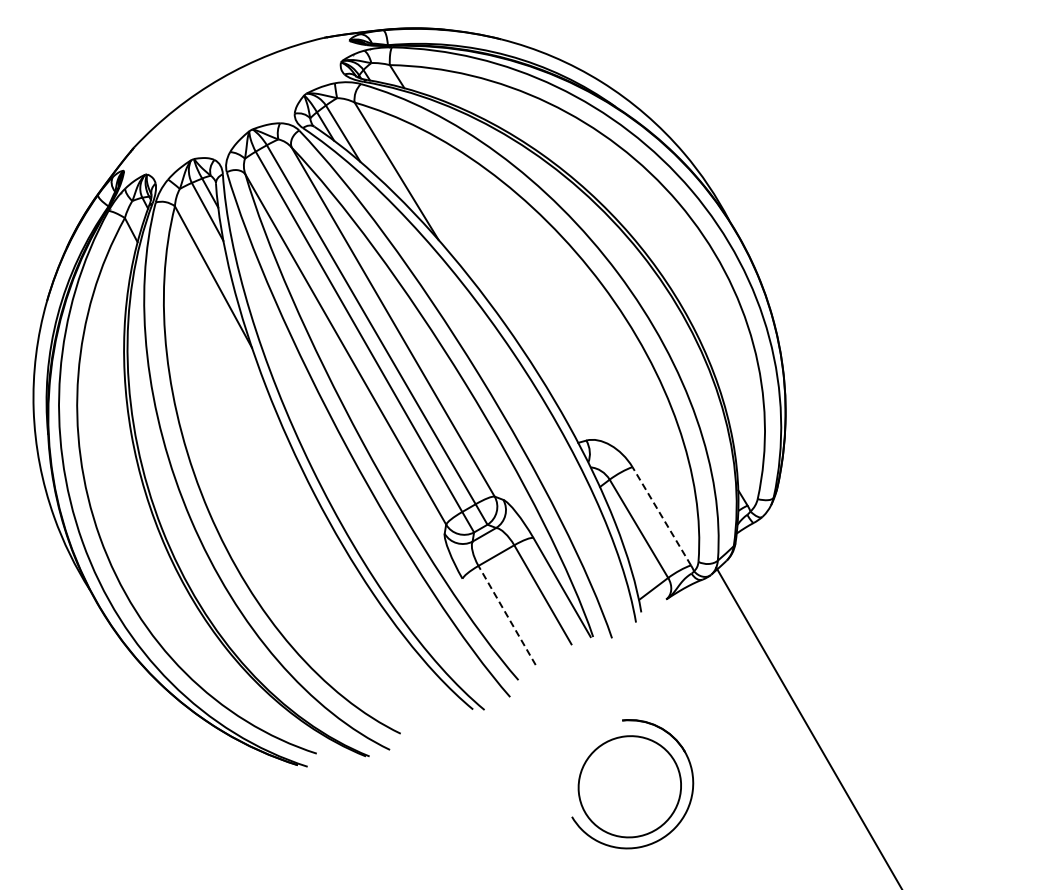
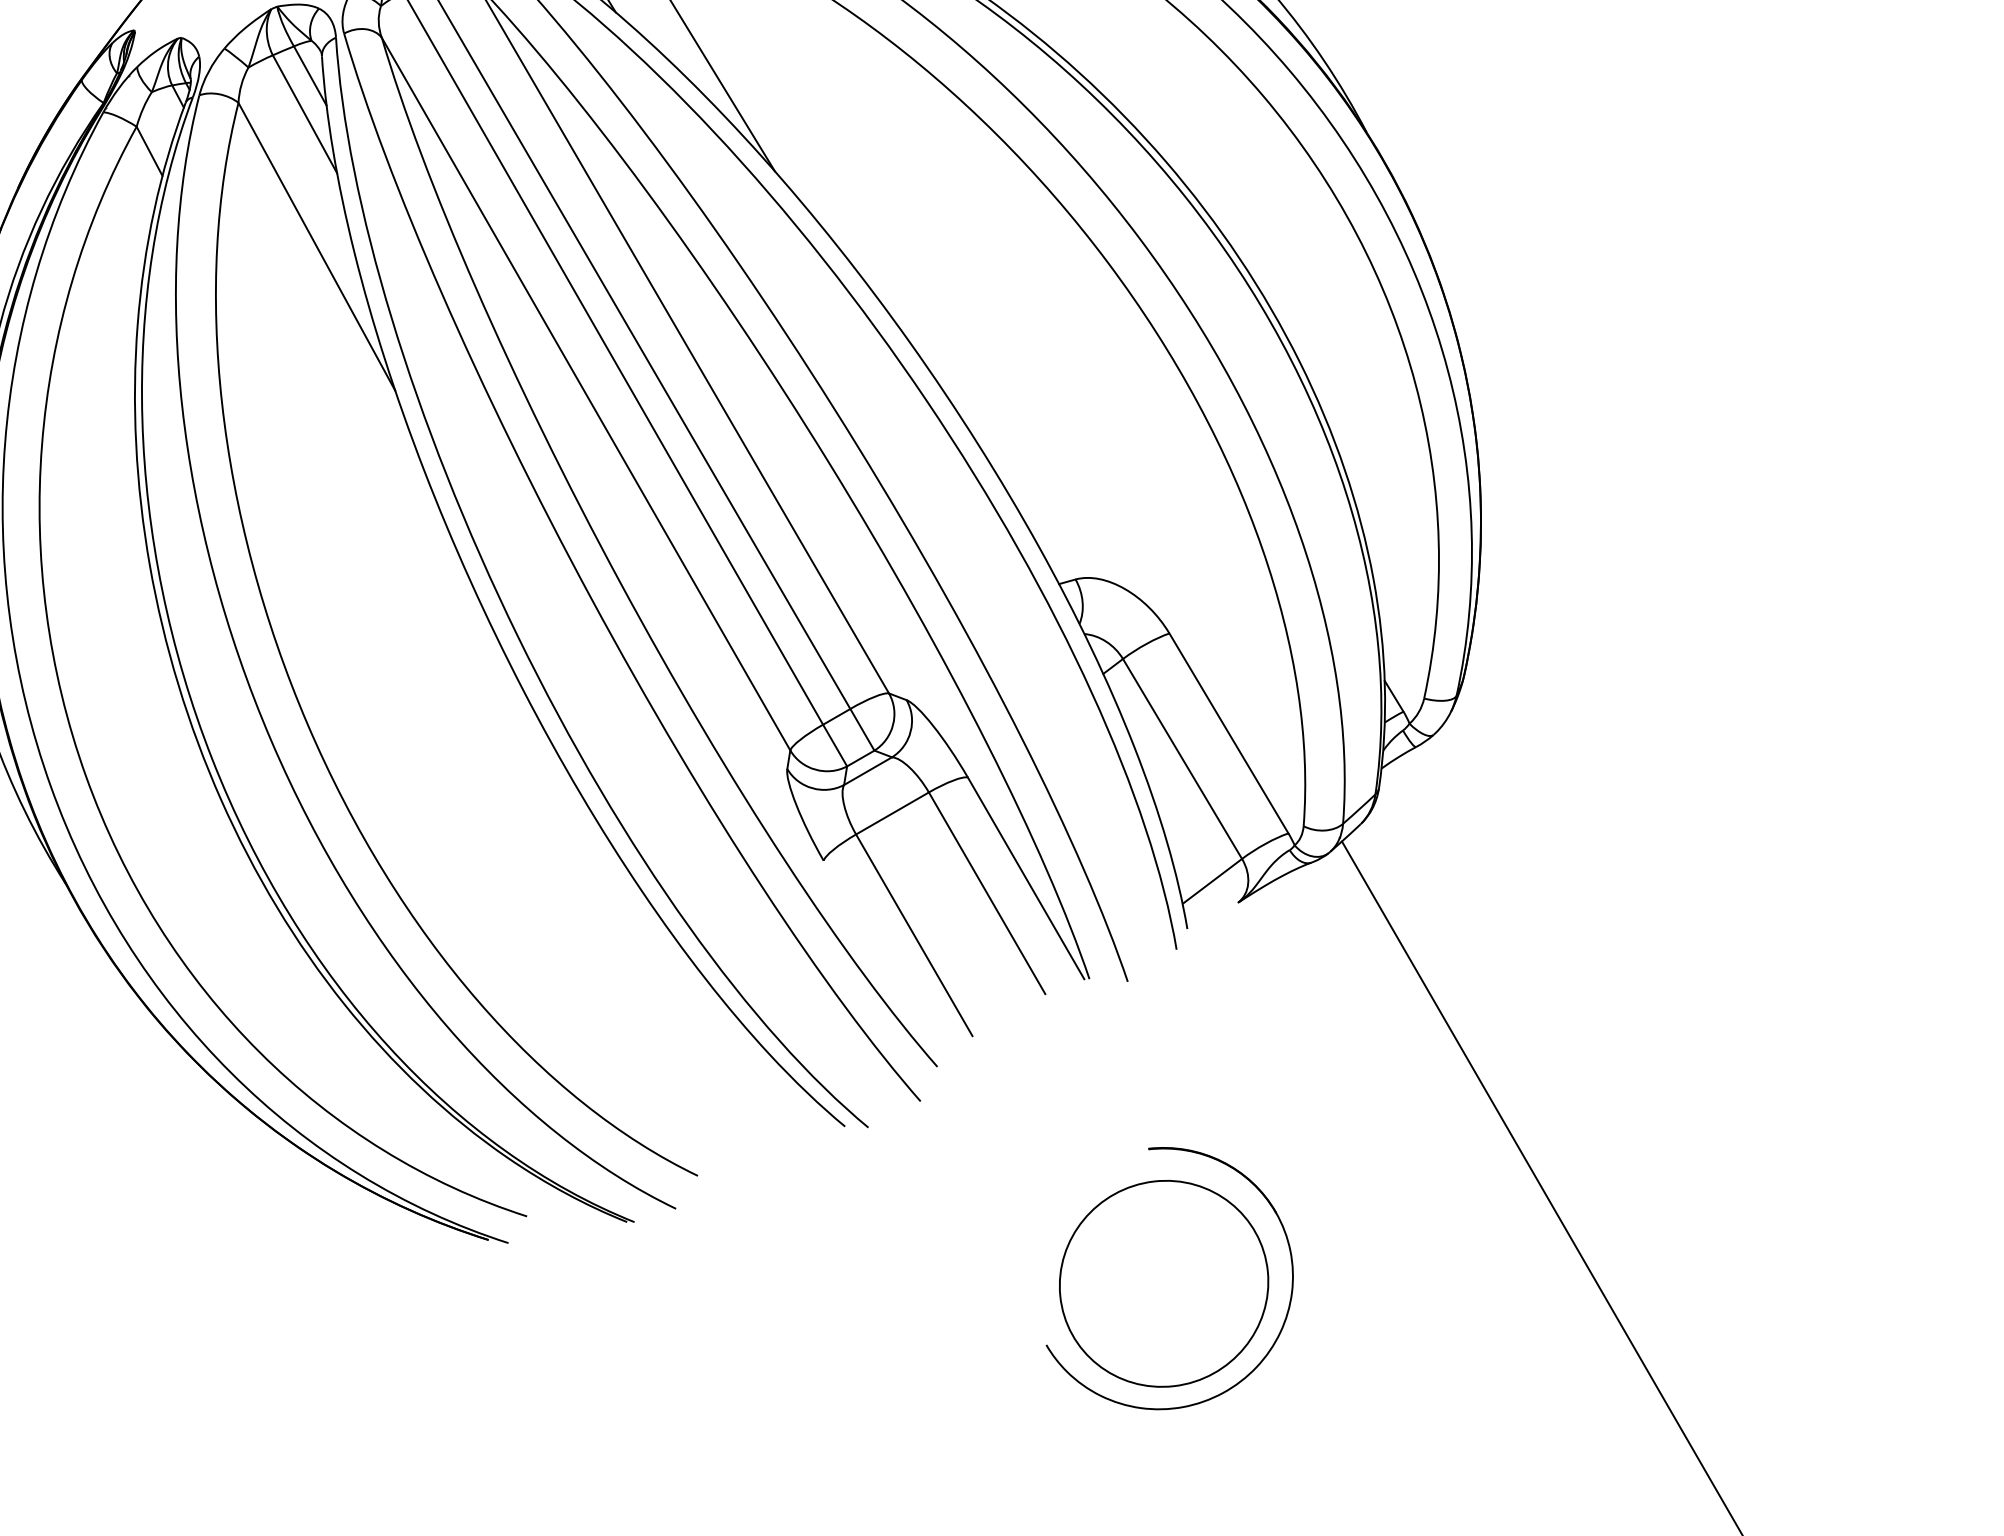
line: (661, 515) -> (1228, 731), dashed -> solid
line: (506, 615) -> (913, 935), dashed -> solid

